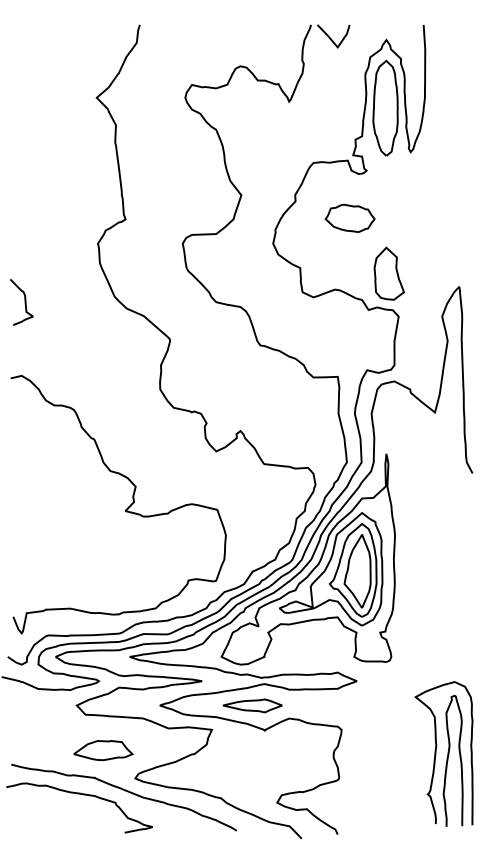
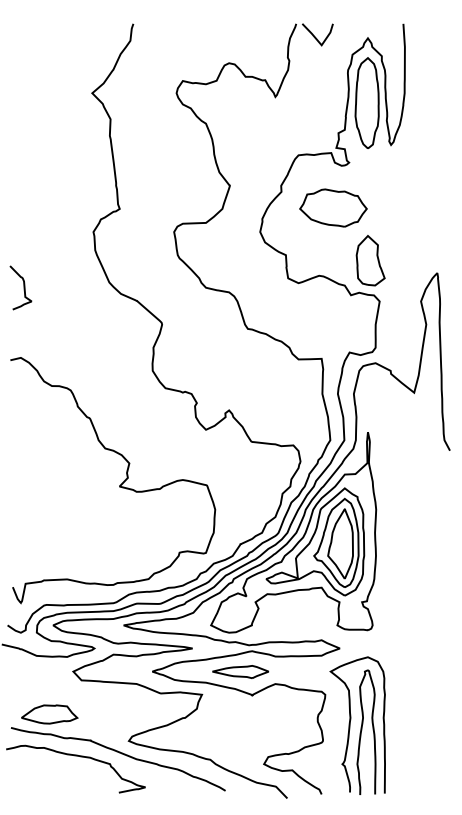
part: (350, 217) -> (333, 207), size x1.43
part: (103, 750) -> (49, 714), moved
part: (443, 753) -> (357, 725), moved

